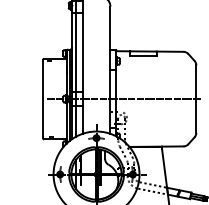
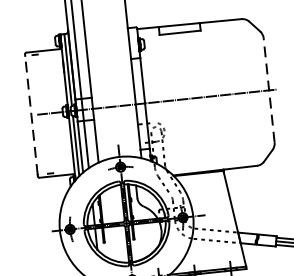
line: (43, 98) -> (31, 114), solid -> dashed
line: (196, 99) -> (269, 90), solid -> dashed

